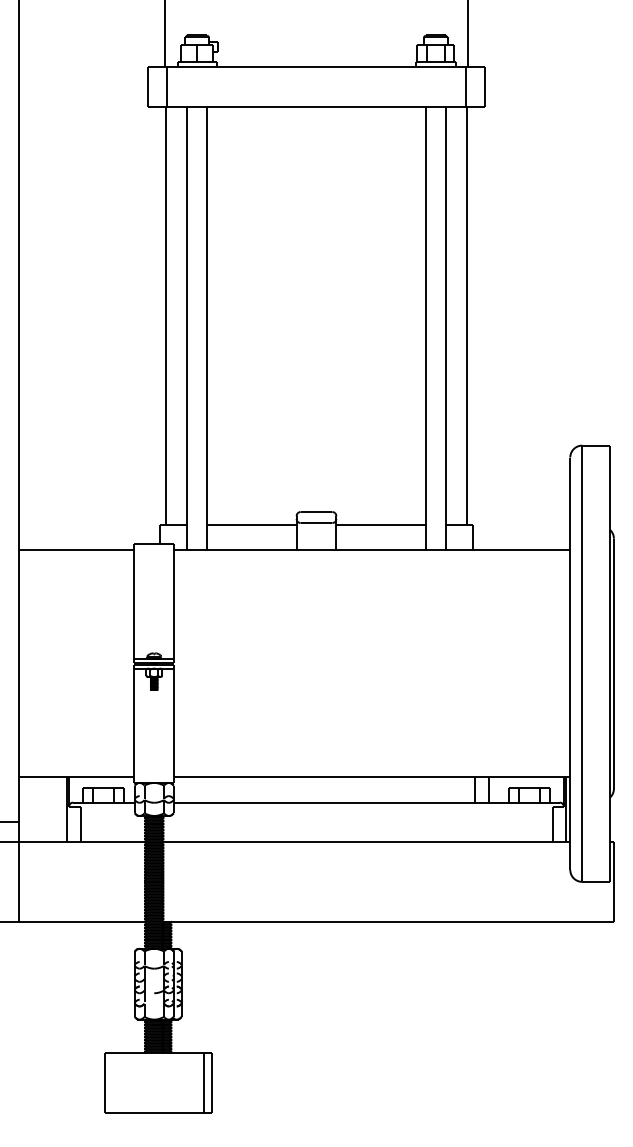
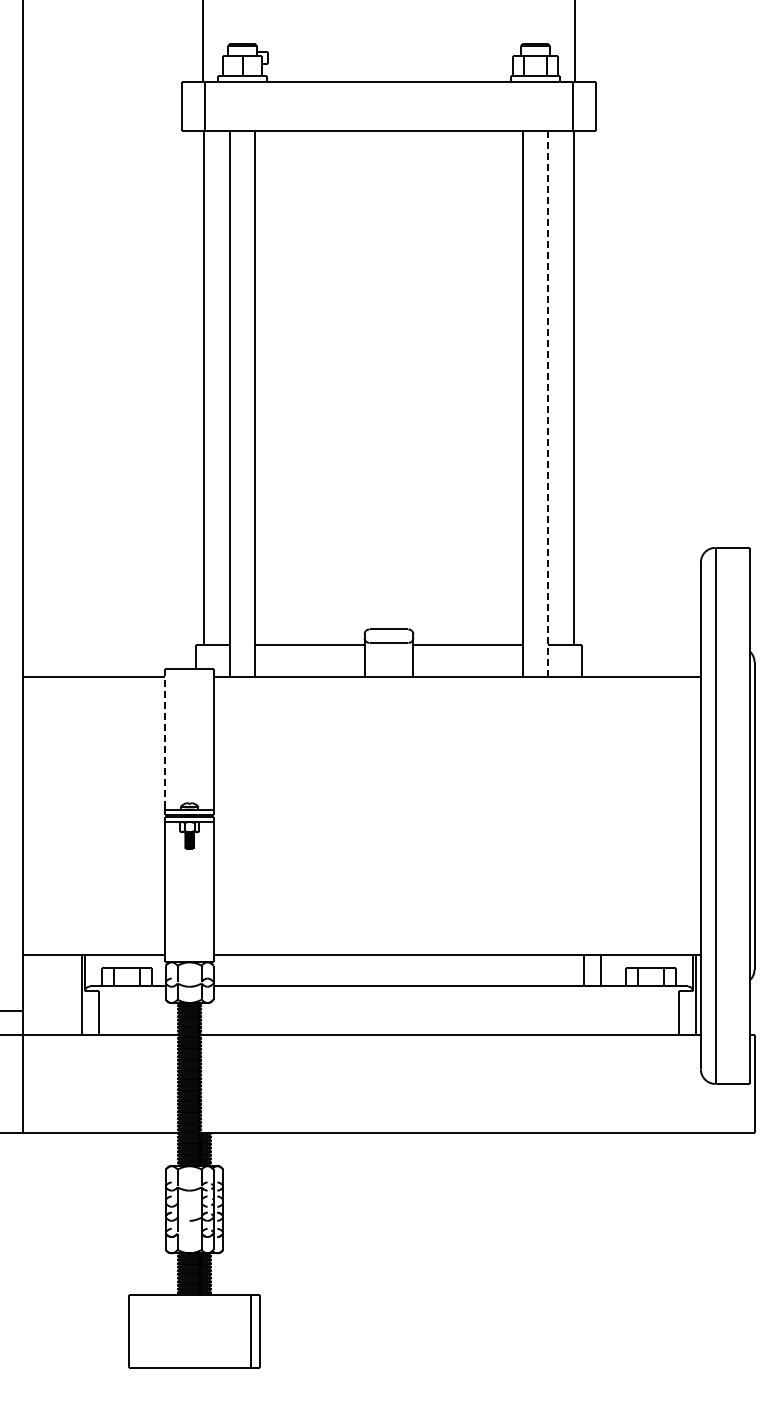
line: (445, 328) -> (547, 403), solid -> dashed
line: (134, 599) -> (165, 736), solid -> dashed

